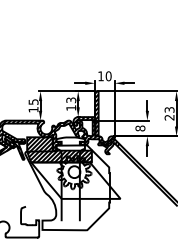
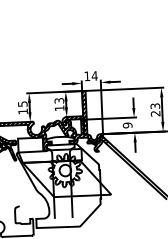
text: (108, 76) -> (94, 76), 10 -> 14
text: (140, 128) -> (127, 125), 8 -> 9
hatch: (59, 149) -> (49, 149), removed

